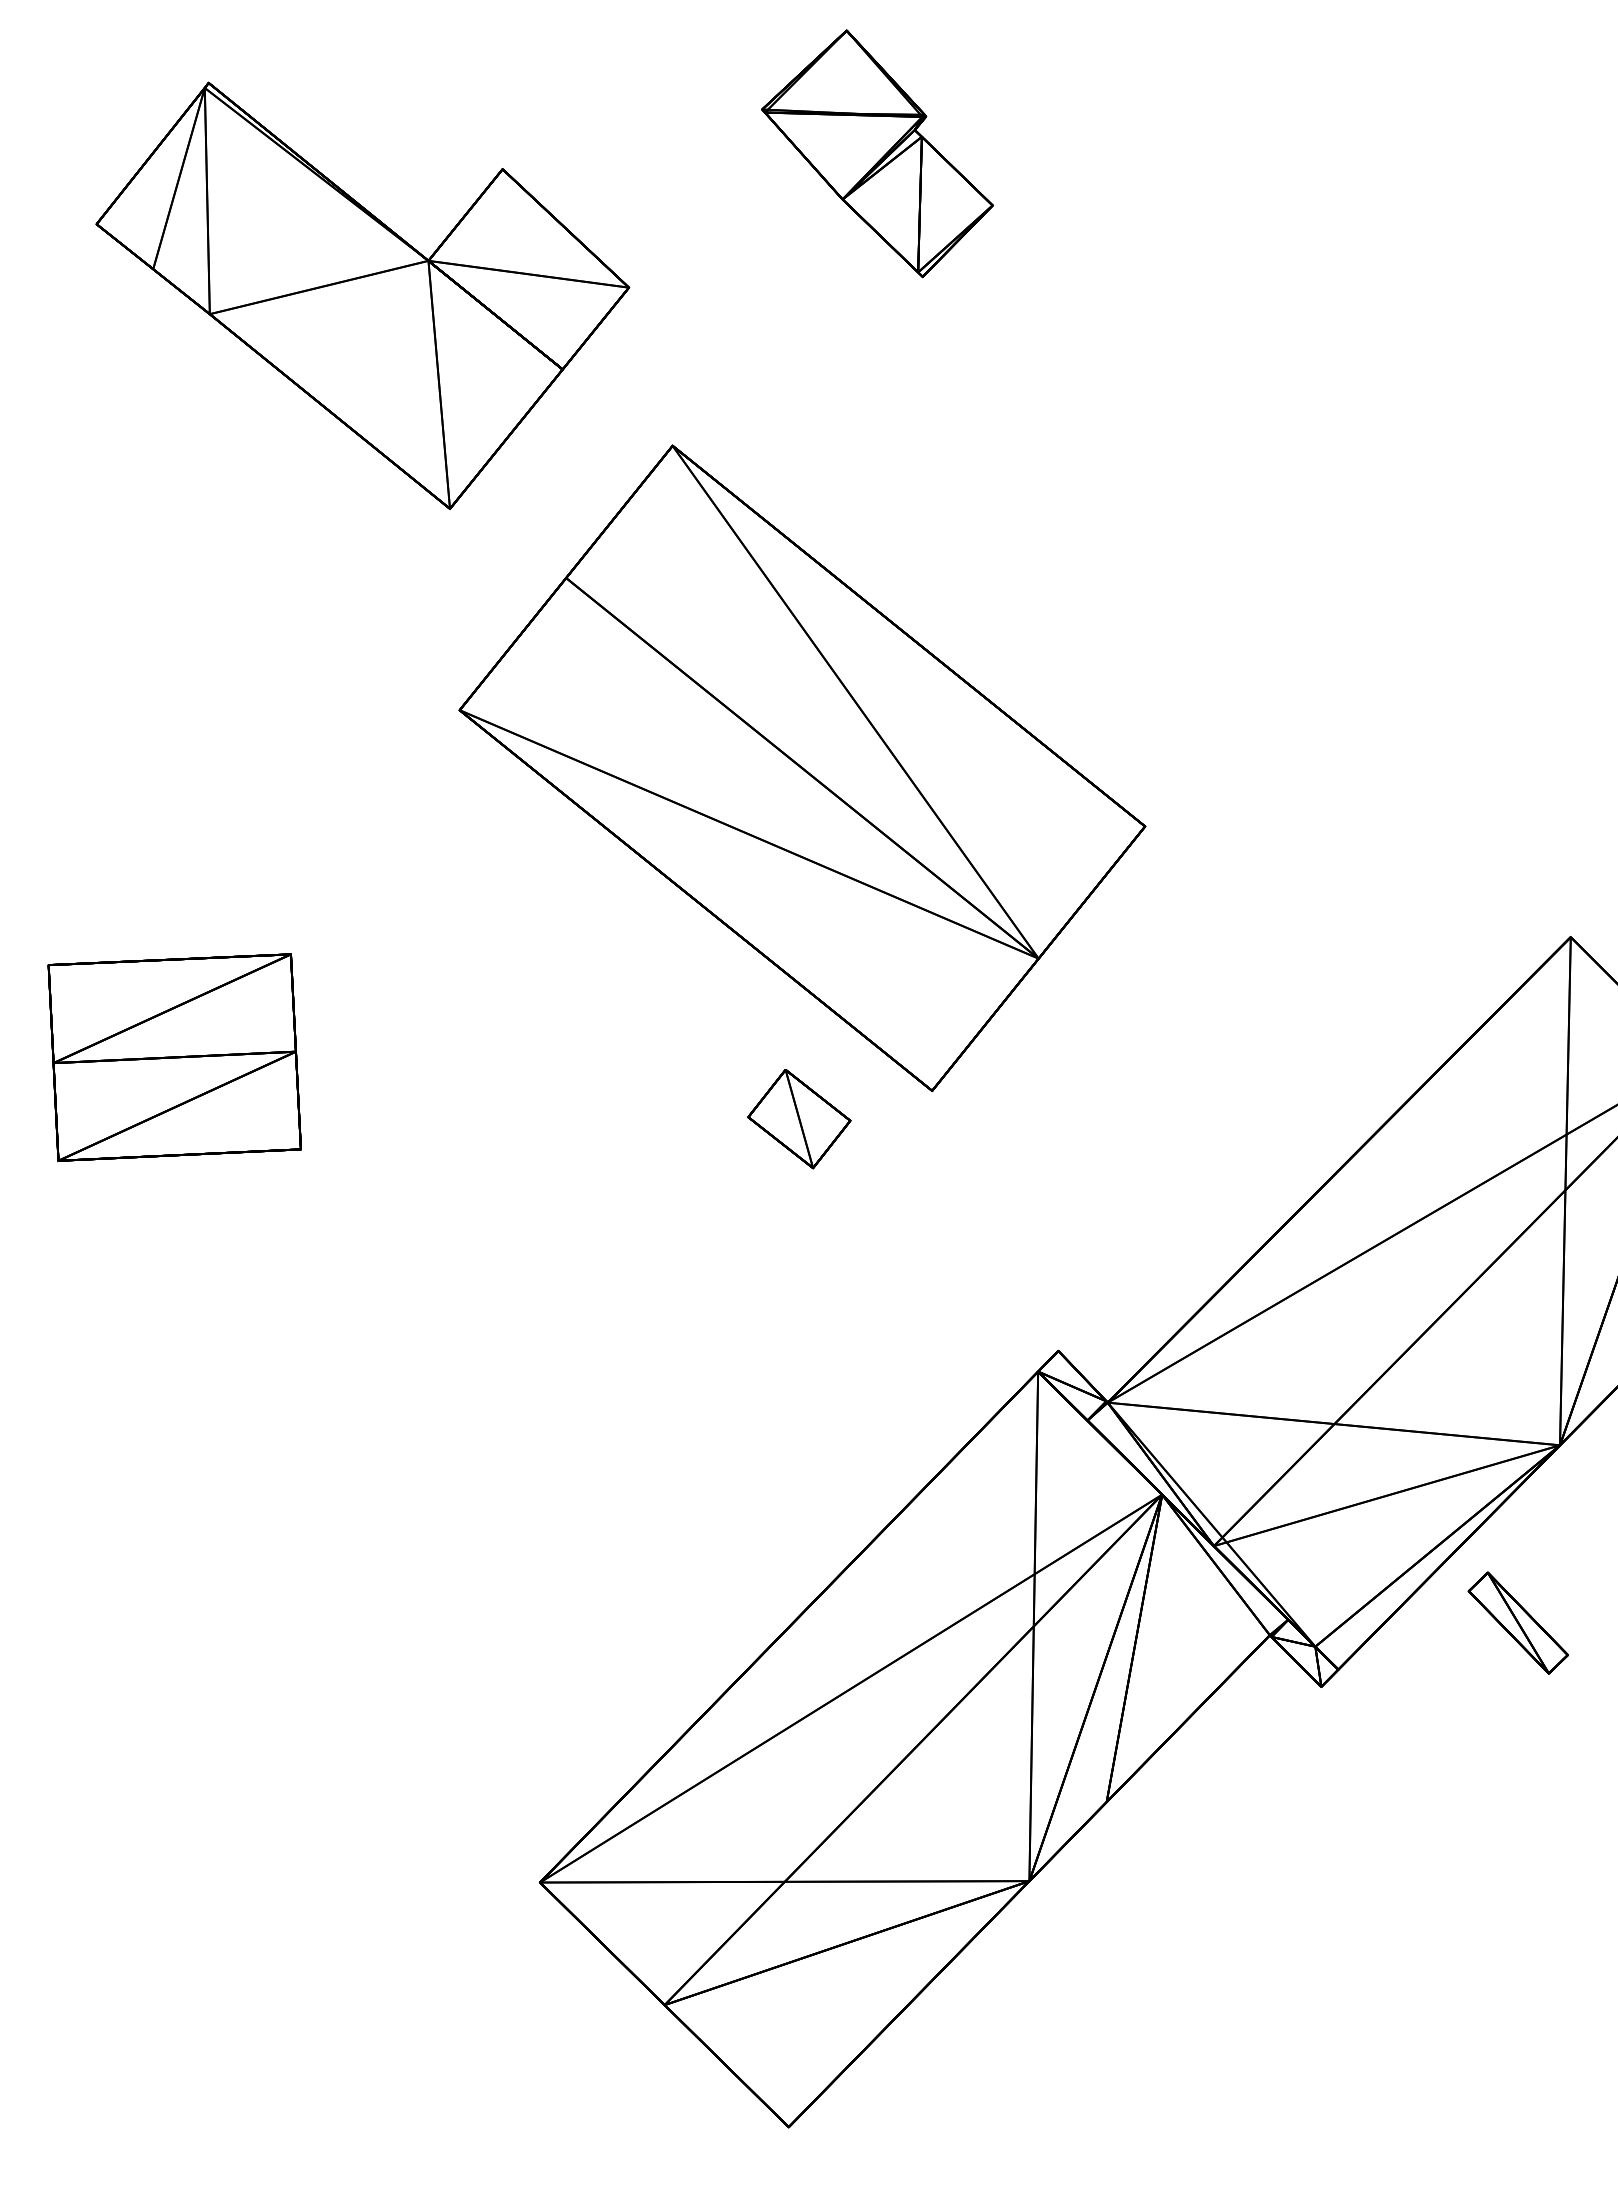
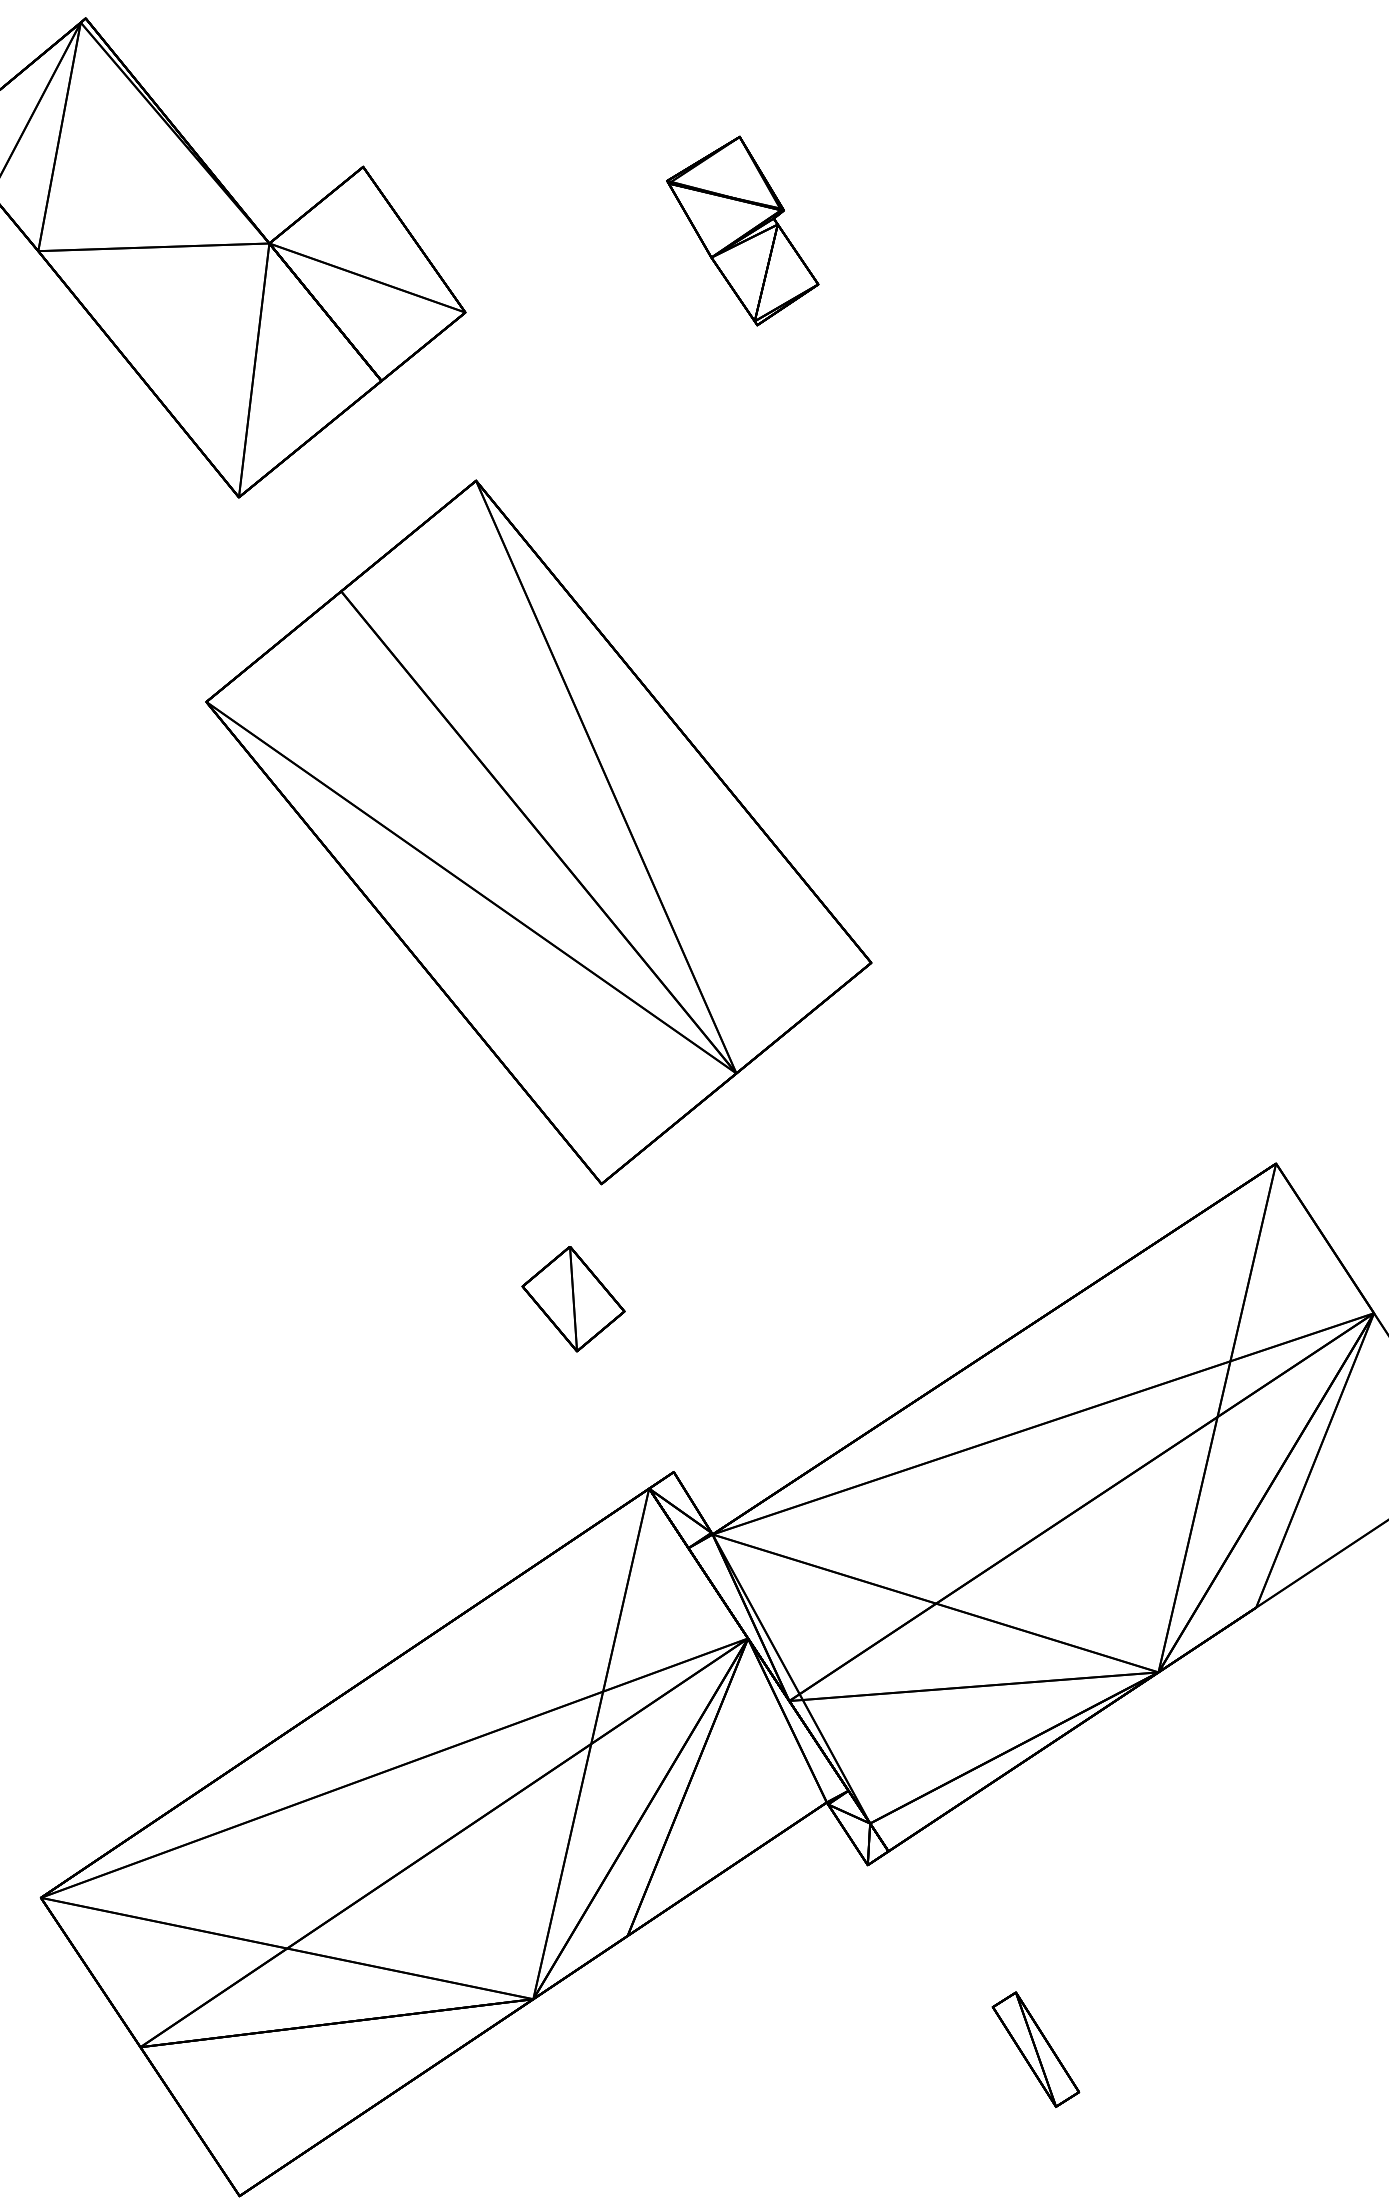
part: (876, 153) -> (742, 229), size x0.71
part: (799, 1119) -> (573, 1299), moved
part: (1517, 1622) -> (1035, 2048), moved

